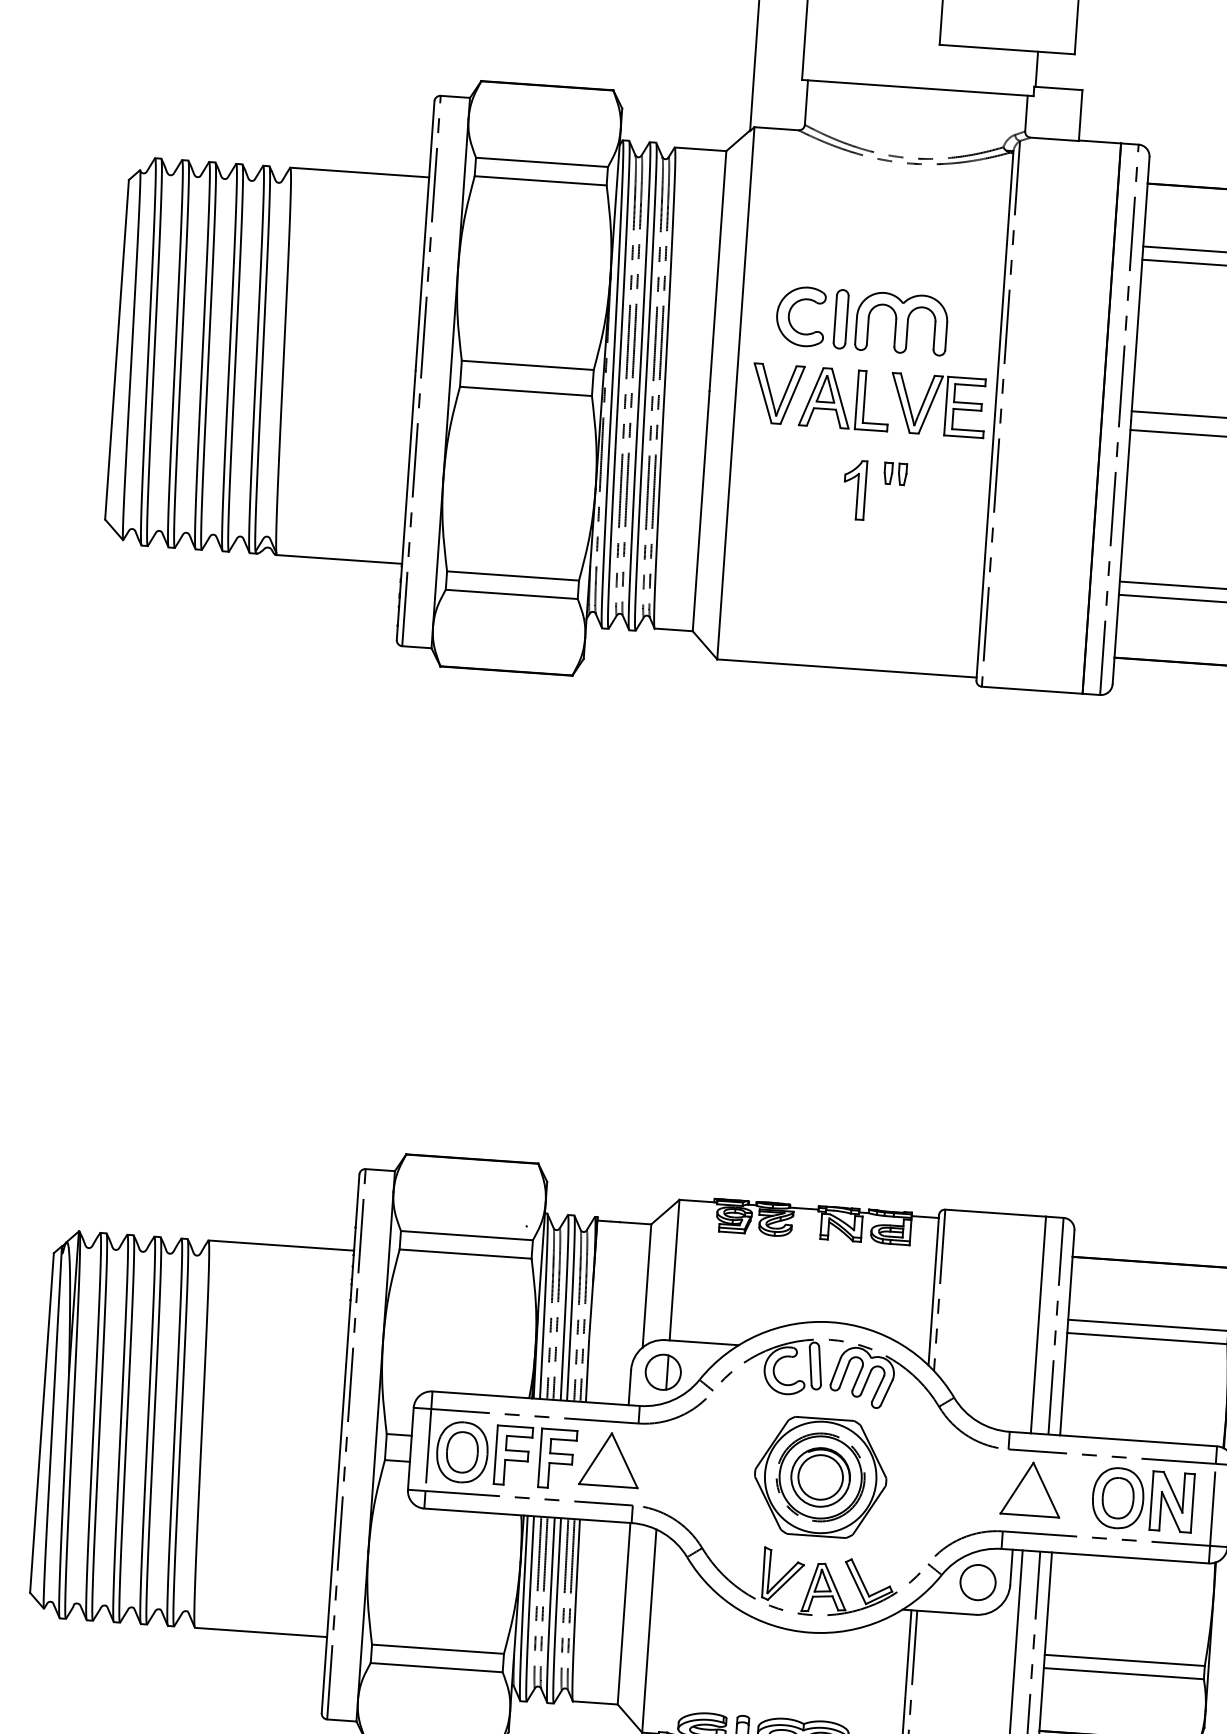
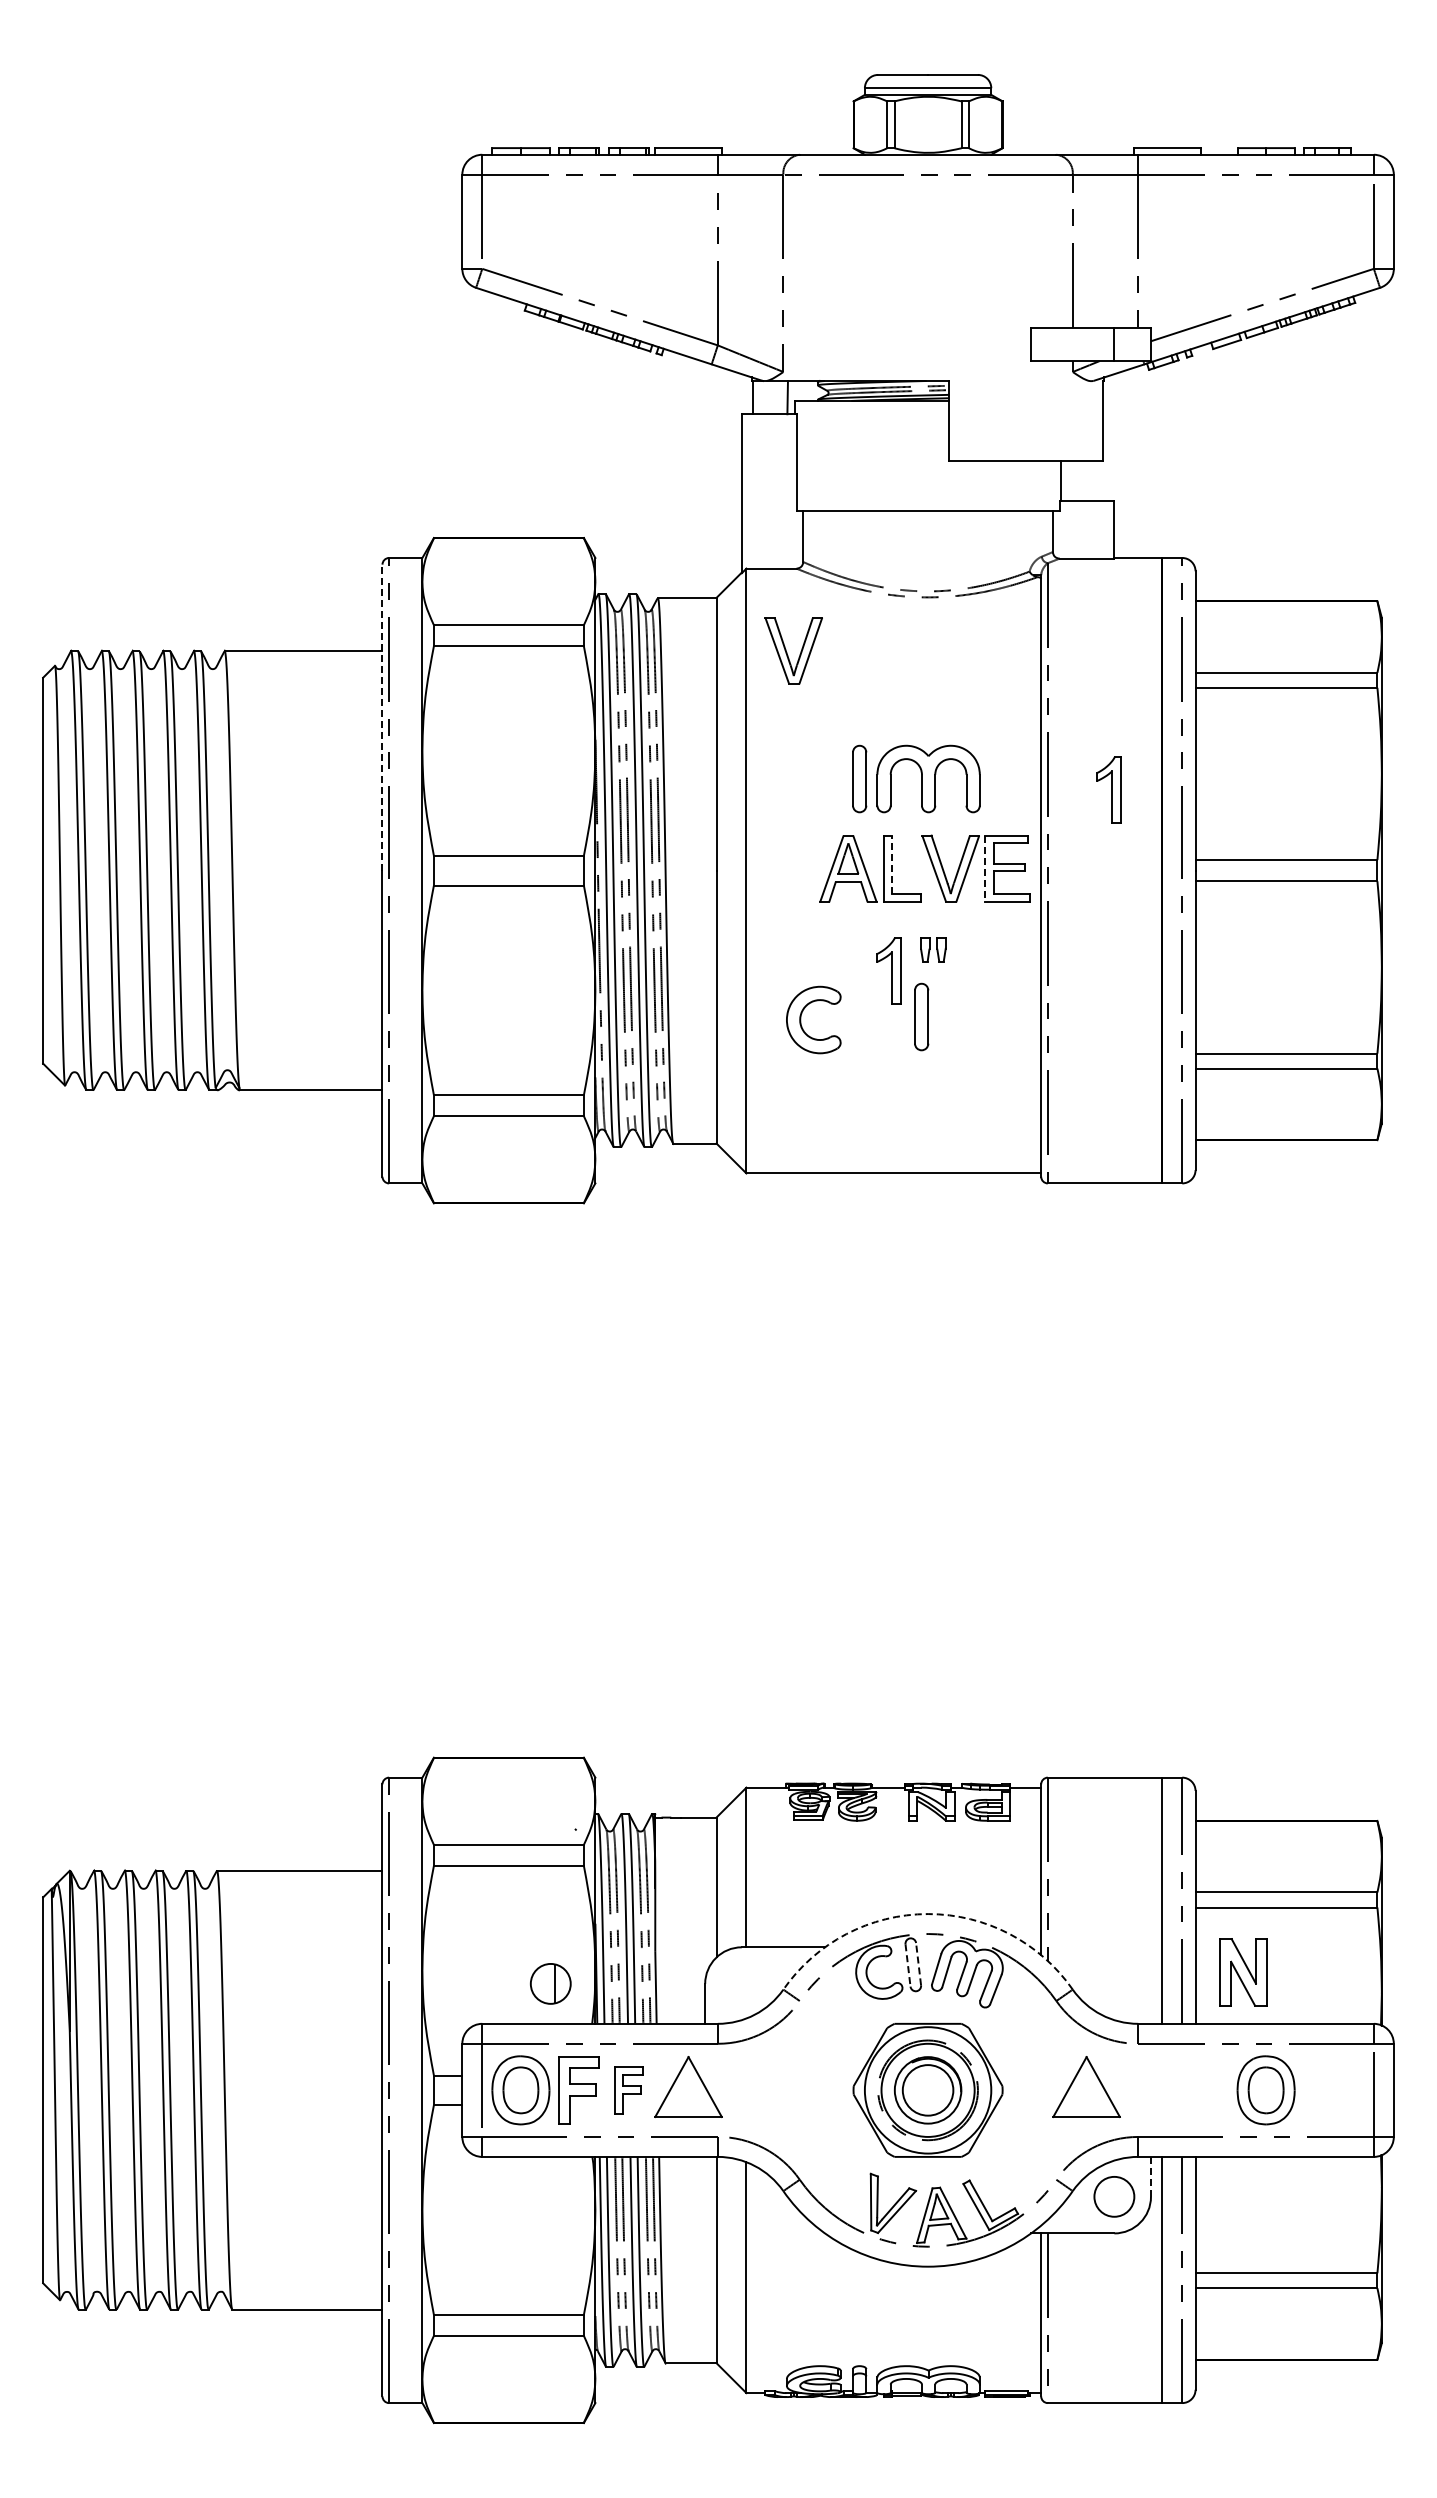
line: (425, 235) -> (382, 717), solid -> dashed
part: (790, 315) -> (801, 1019), moved
part: (1059, 343) -> (1108, 789), added
part: (772, 395) -> (787, 652), moved
line: (864, 396) -> (892, 864), solid -> dashed
line: (946, 406) -> (985, 869), solid -> dashed
part: (880, 532) -> (921, 1016), added
arc: (831, 1322) -> (928, 1914), solid -> dashed
line: (820, 1365) -> (918, 1963), solid -> dashed
line: (811, 1366) -> (908, 1965), solid -> dashed
part: (663, 1371) -> (550, 1983), moved
part: (557, 1459) -> (628, 2090), size x0.7
part: (1031, 1488) -> (1086, 2086), moved
part: (1172, 1502) -> (1243, 1972), moved
line: (1011, 1566) -> (1150, 2176), solid -> dashed

